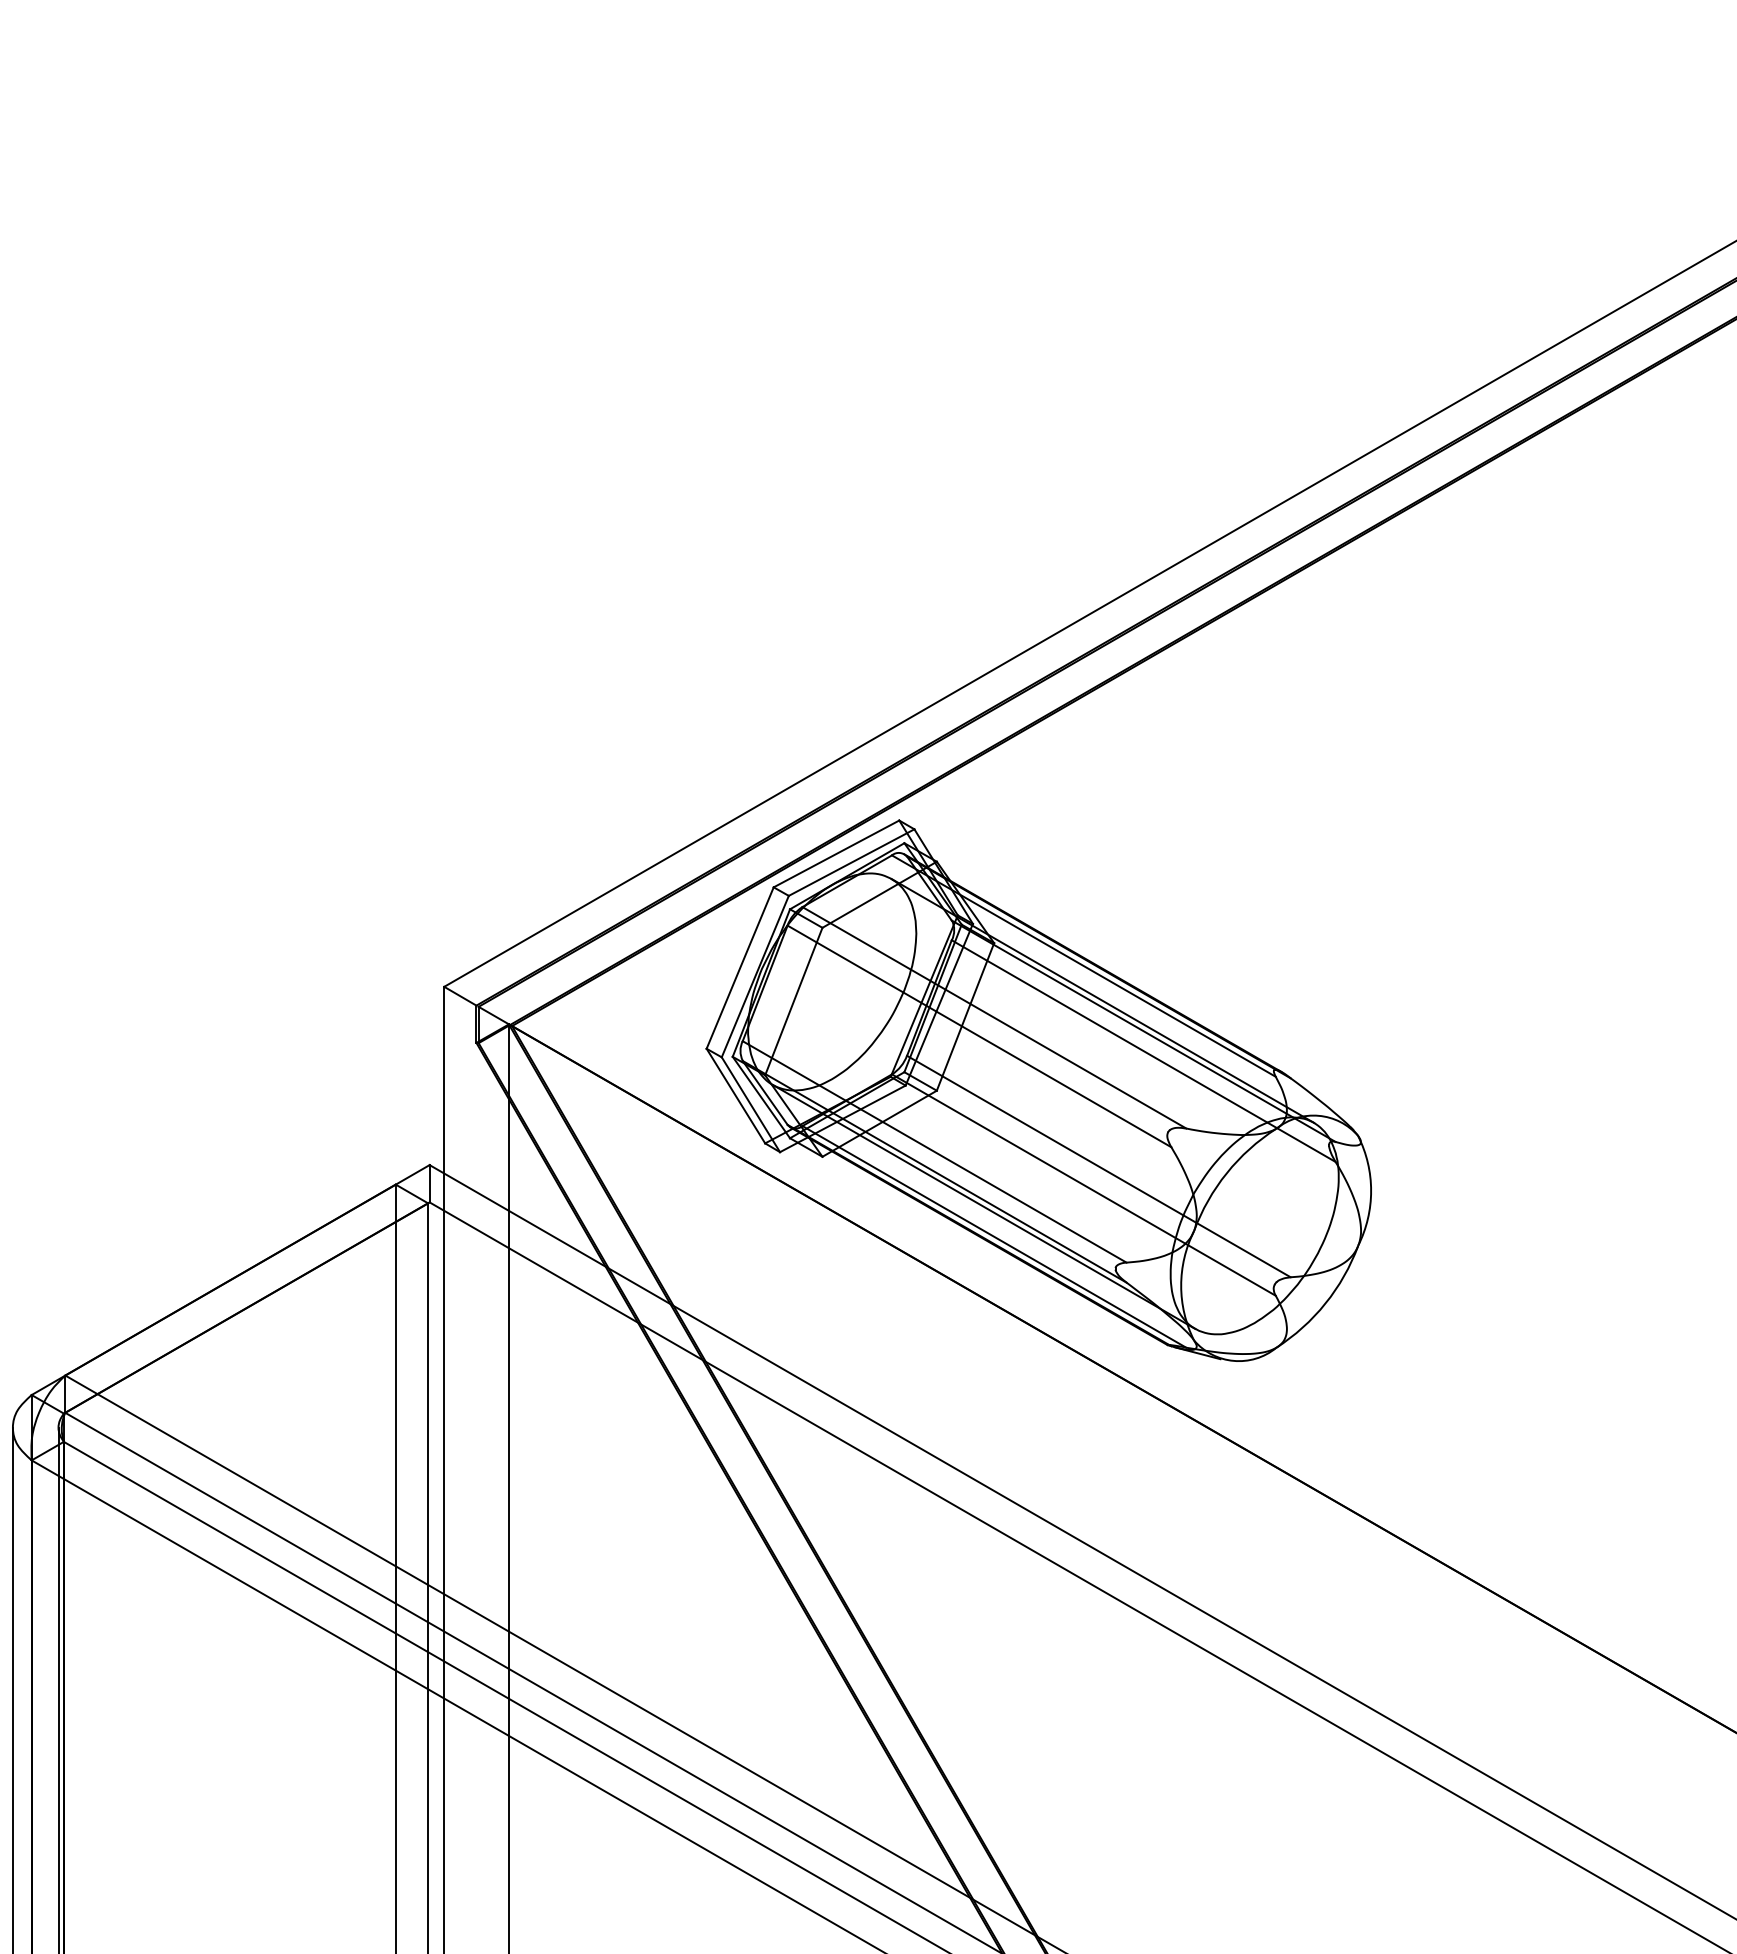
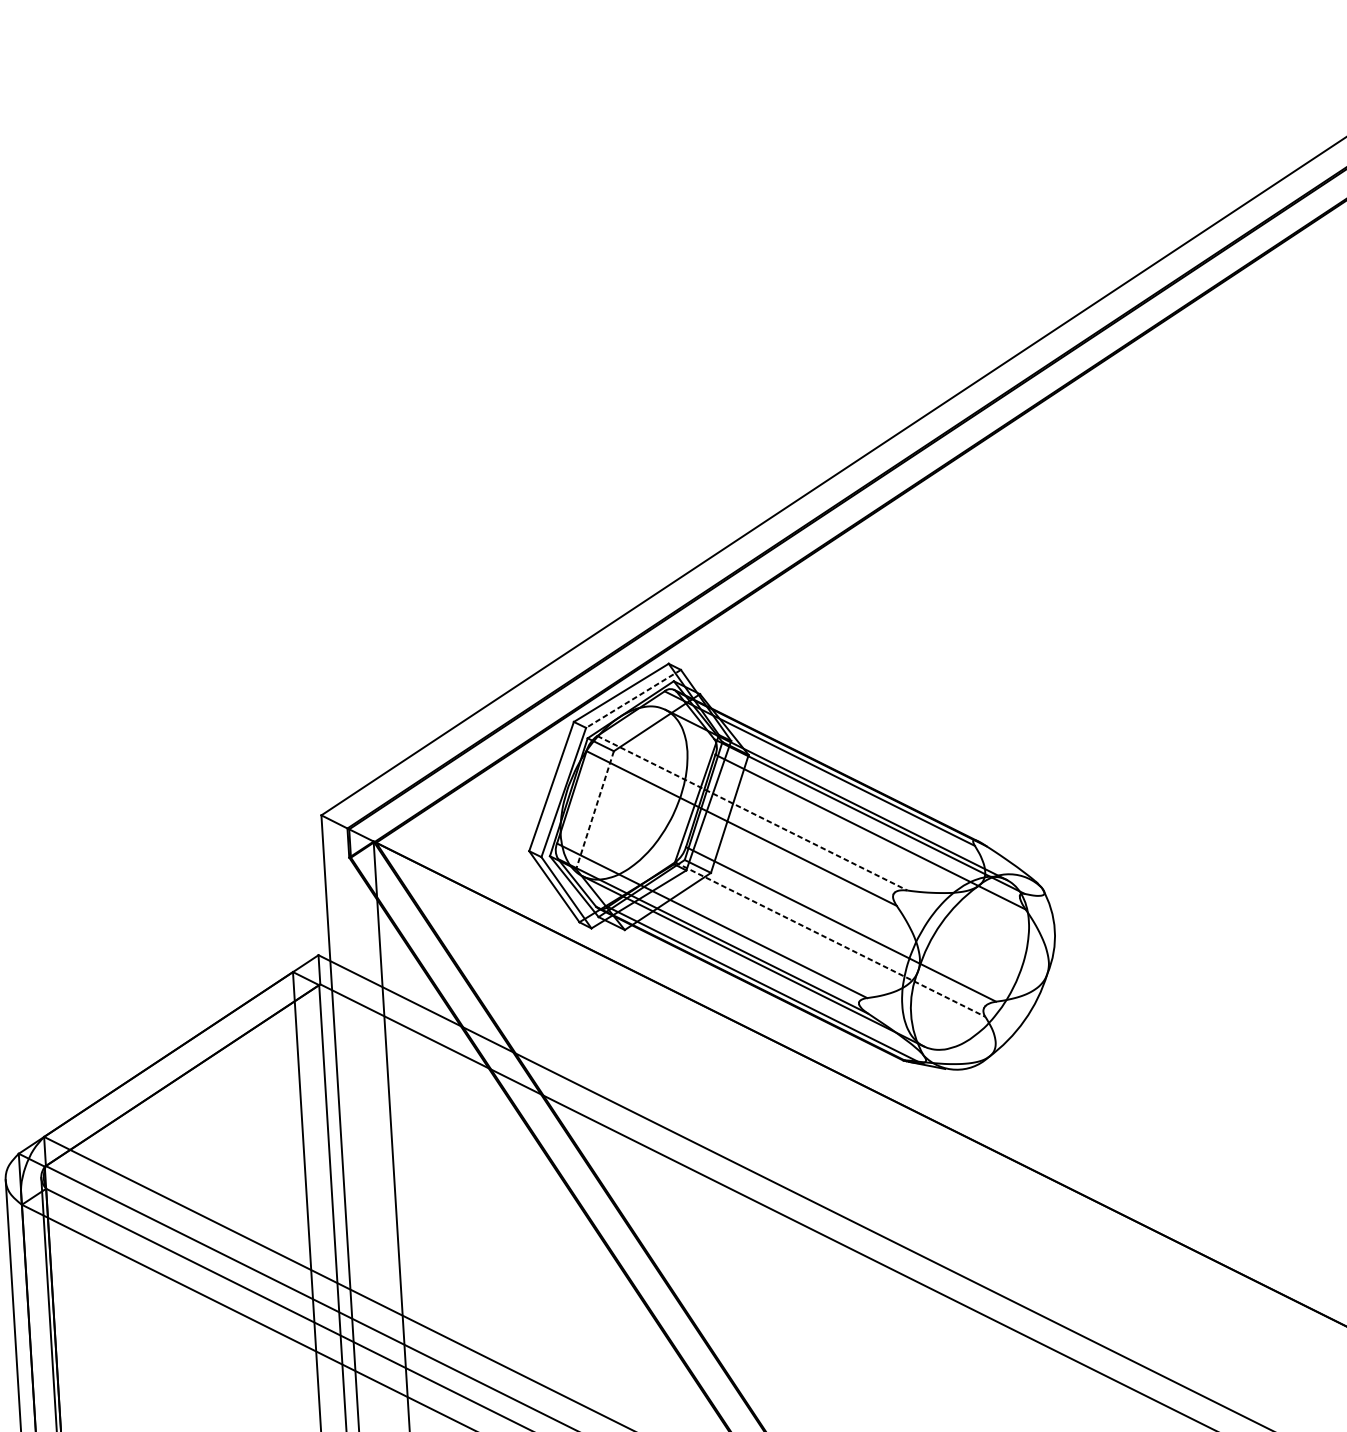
line: (851, 862) -> (633, 698), solid -> dashed
line: (793, 1002) -> (594, 810), solid -> dashed
line: (994, 1017) -> (752, 813), solid -> dashed
line: (1083, 1185) -> (829, 939), solid -> dashed

